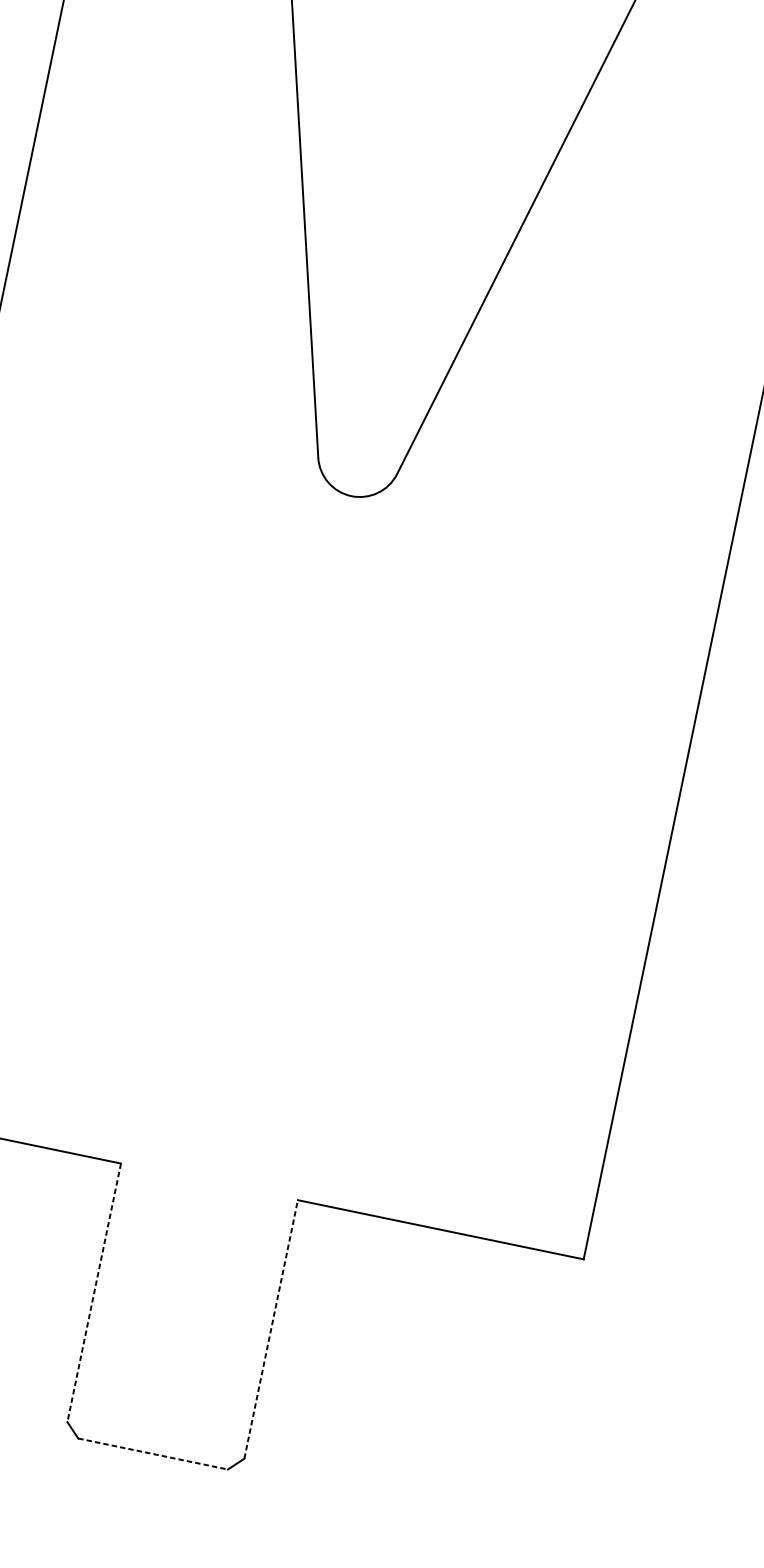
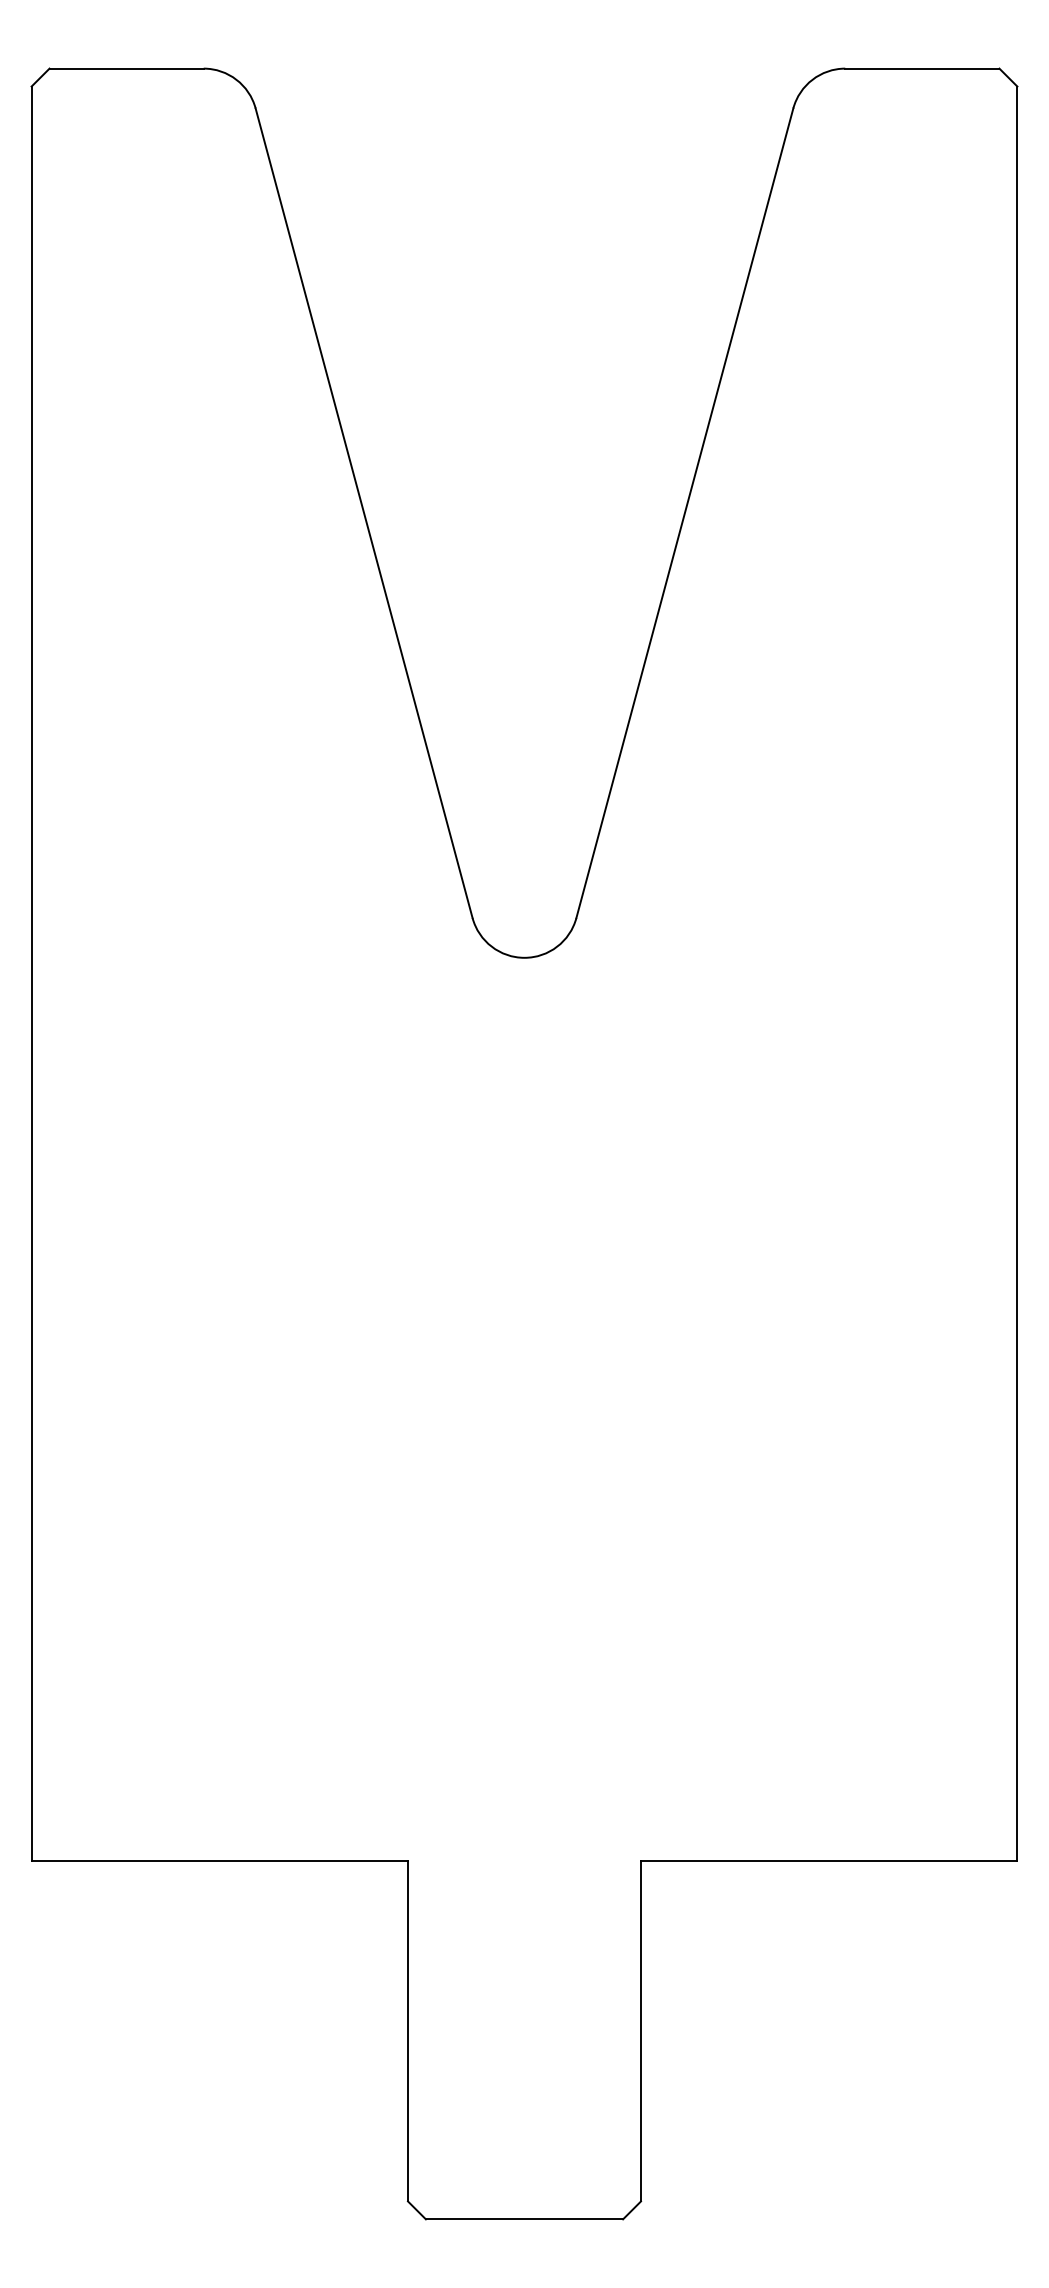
line: (94, 1293) -> (408, 2031), dashed -> solid
line: (270, 1328) -> (640, 2030), dashed -> solid
line: (153, 1454) -> (524, 2219), dashed -> solid

